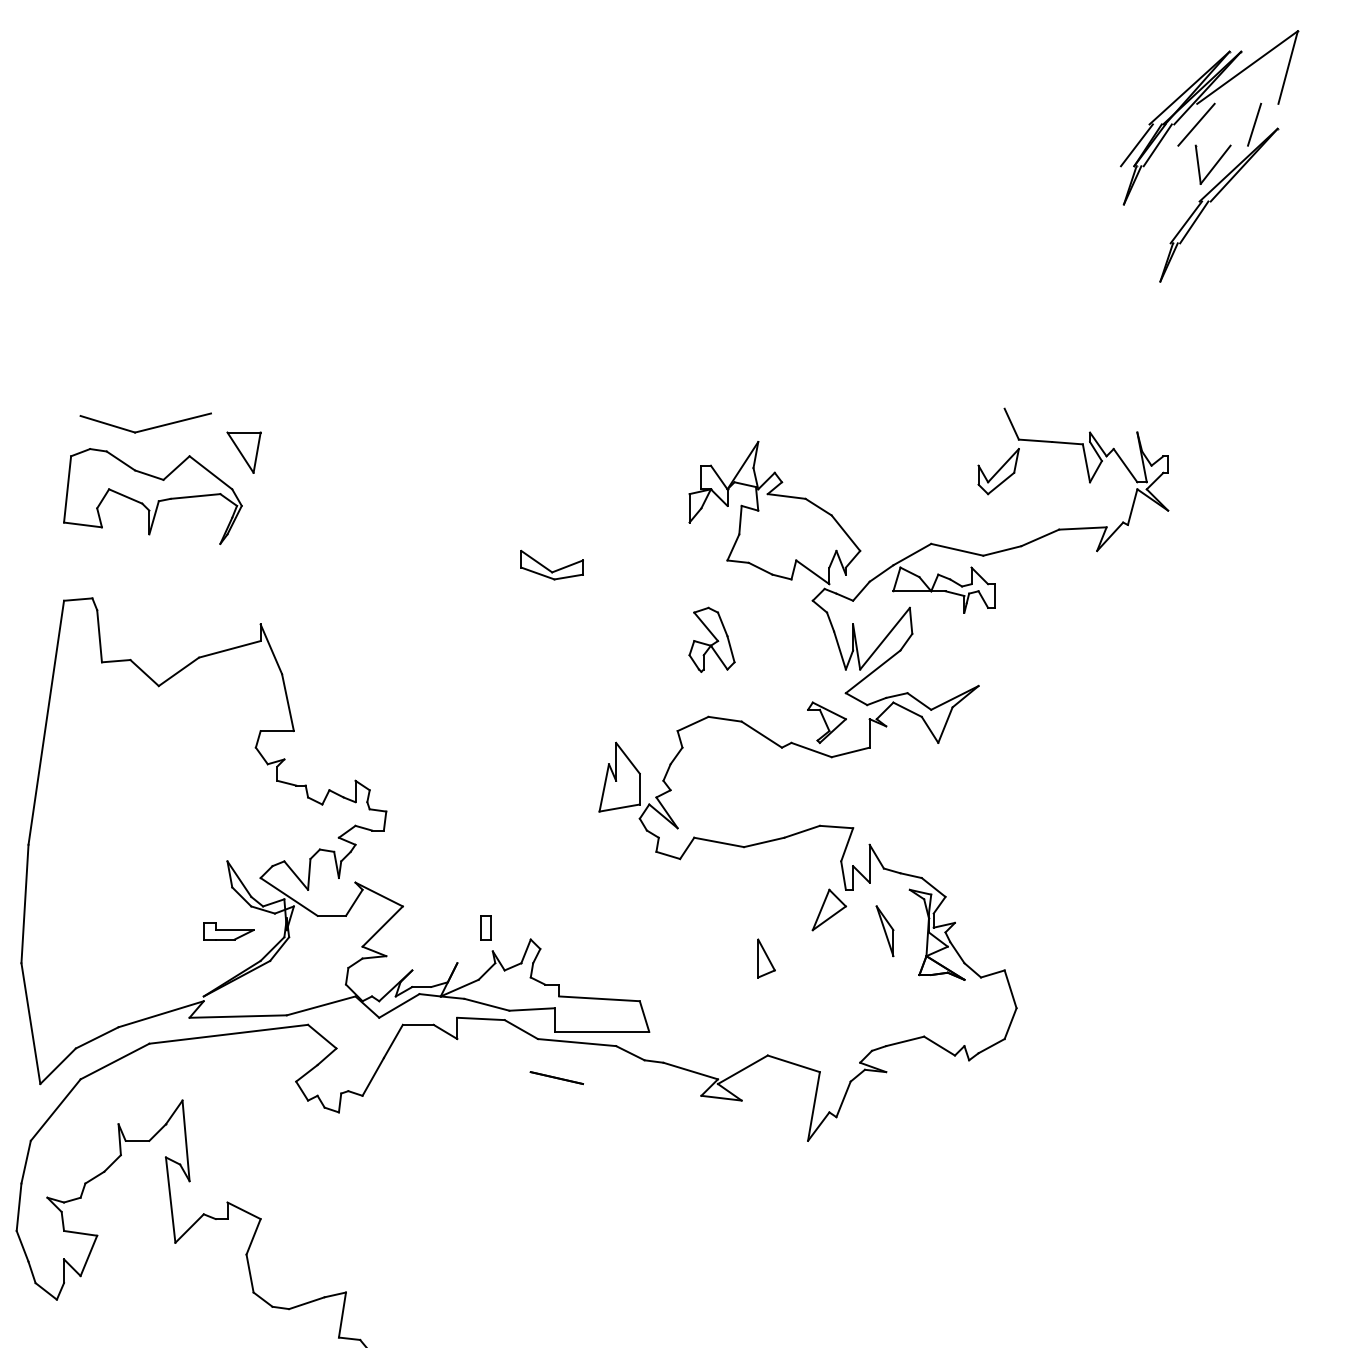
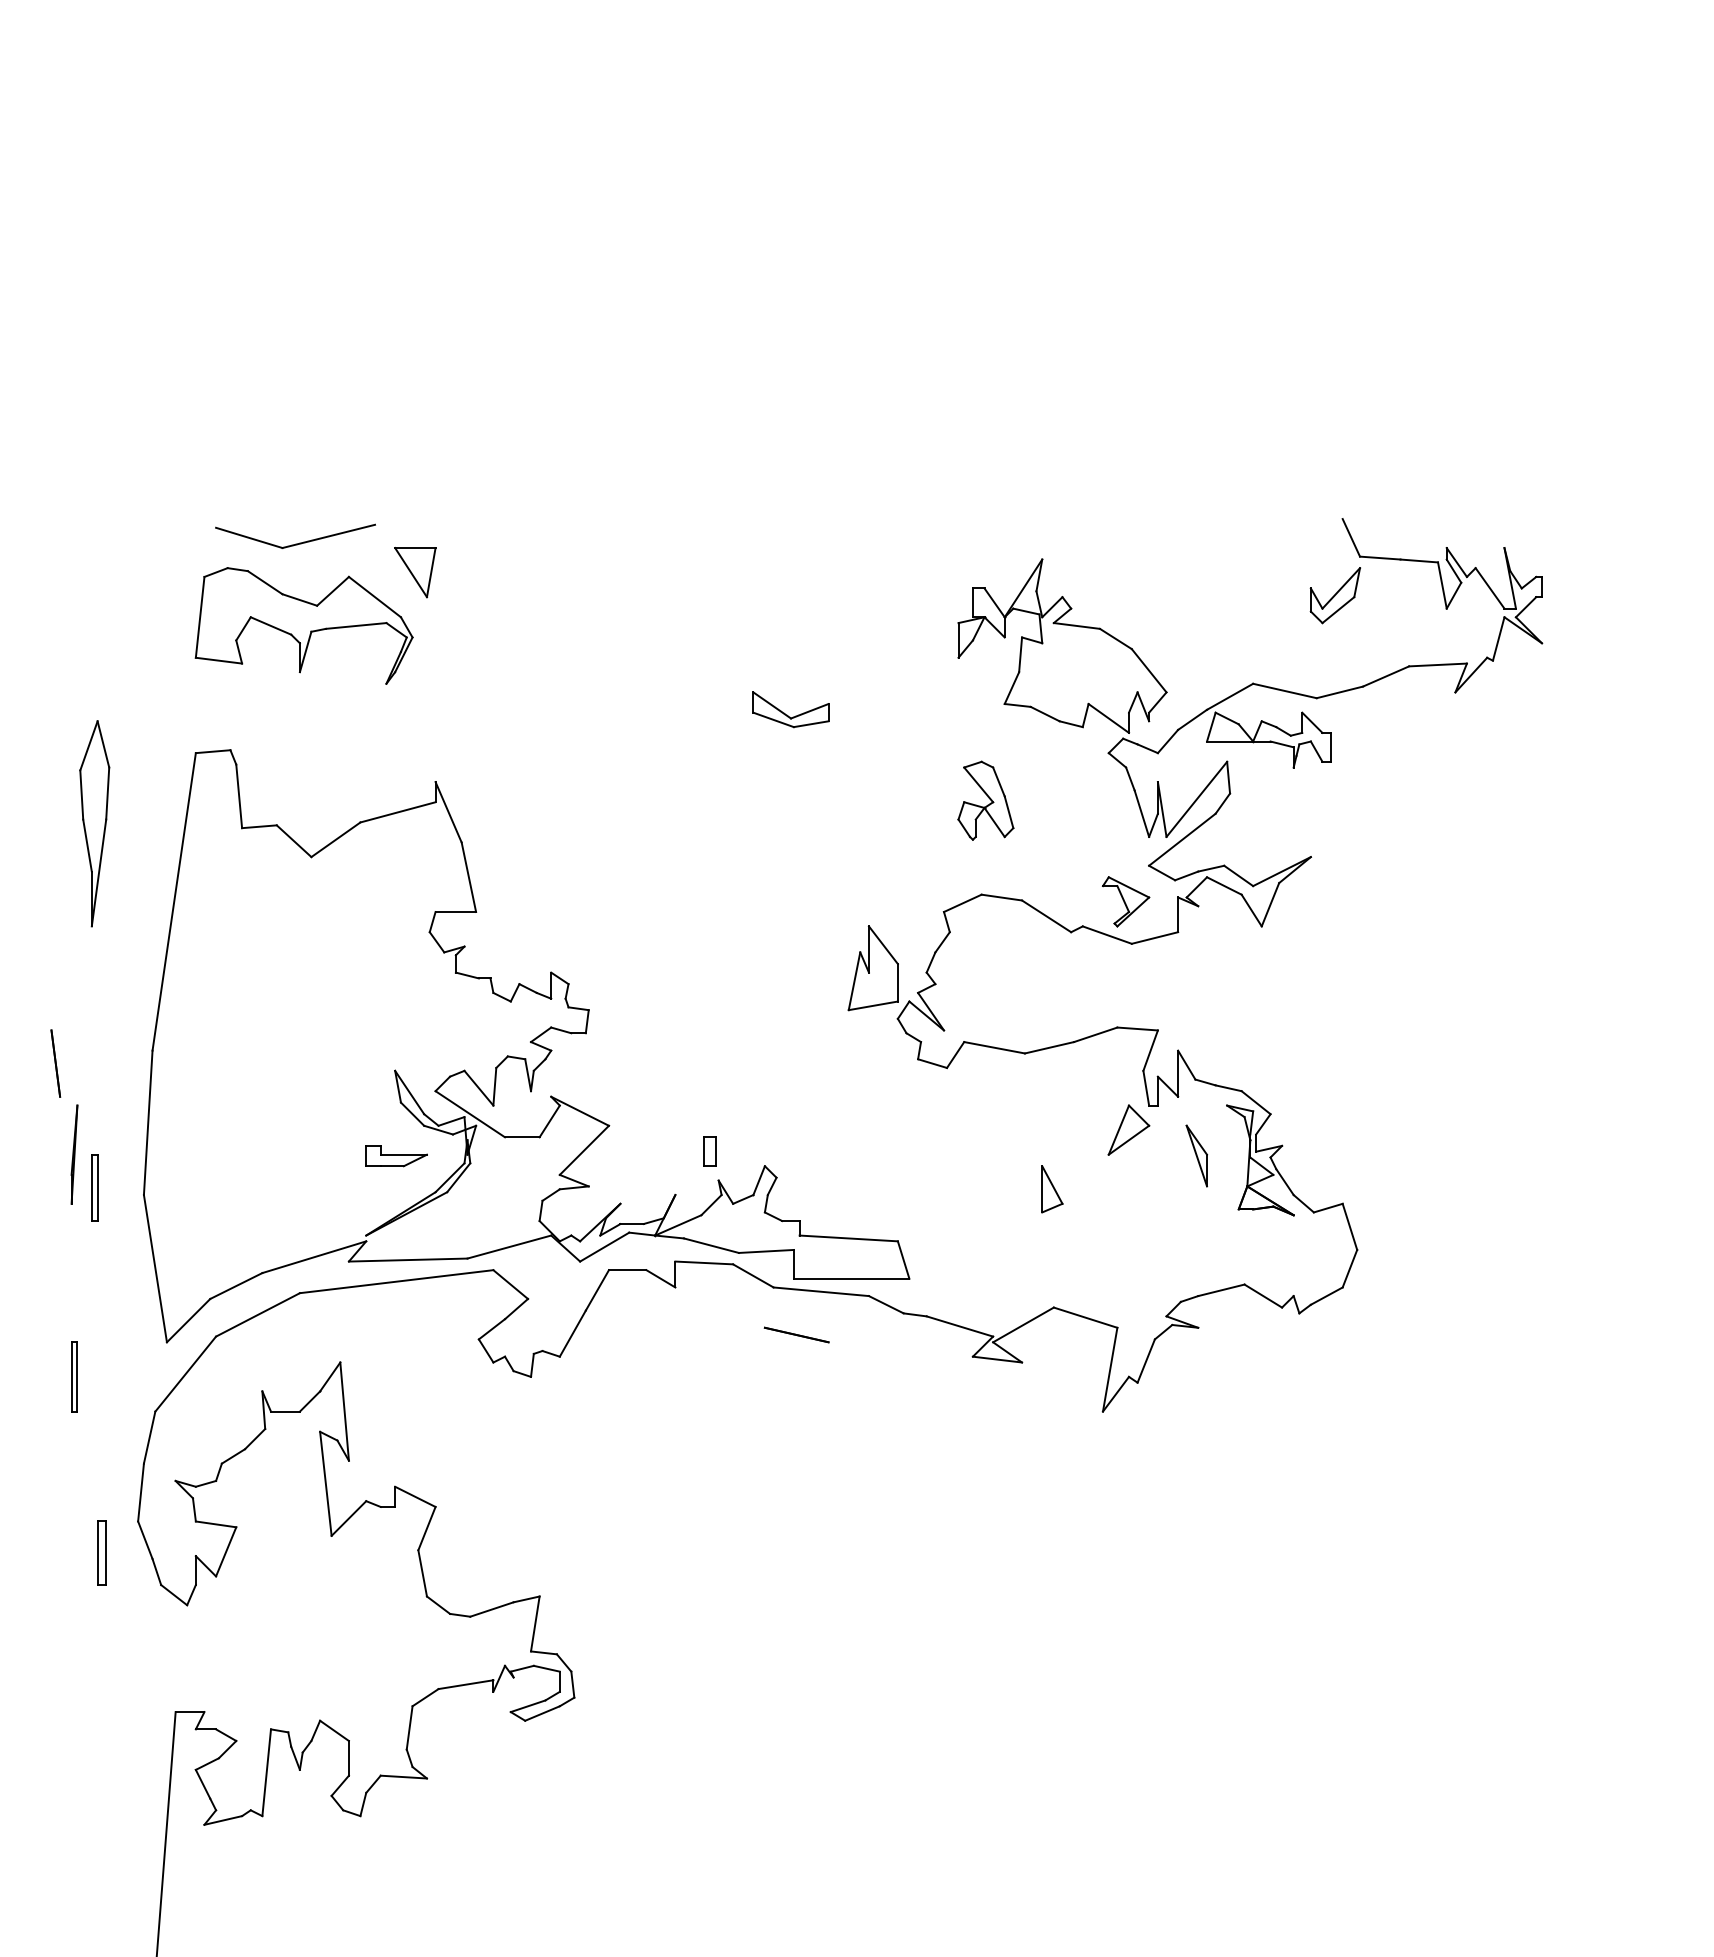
part: (1216, 161) -> (1601, 217), removed

